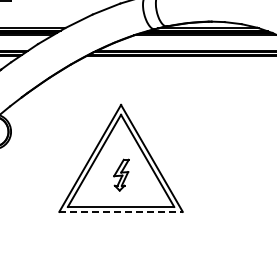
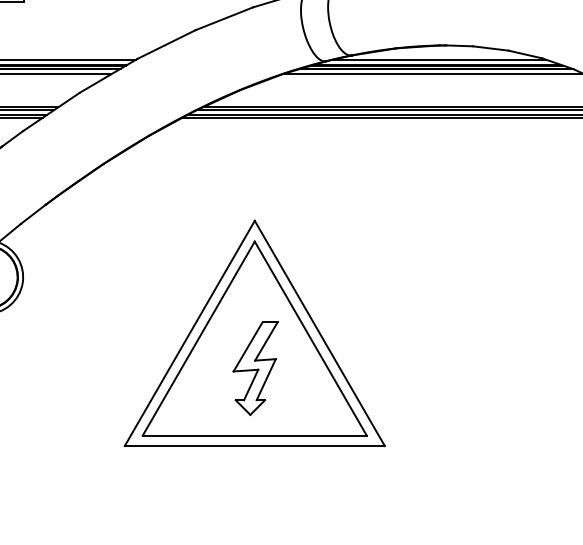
part: (121, 175) -> (255, 369), size x1.43
line: (121, 211) -> (255, 445), dashed -> solid

